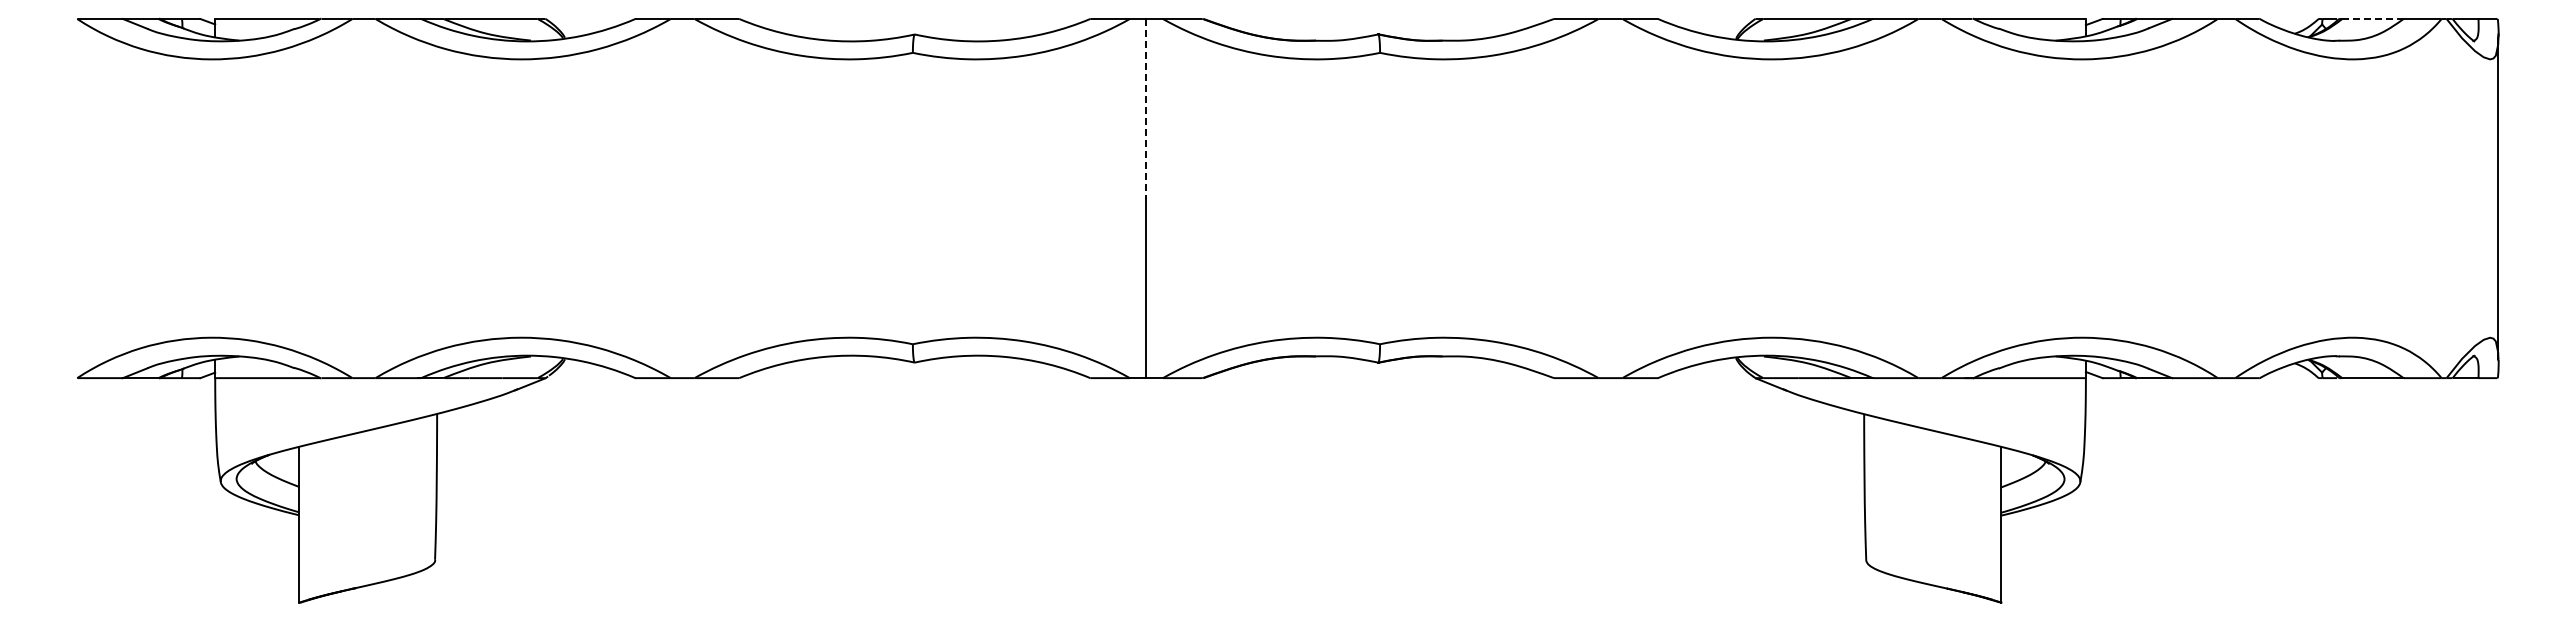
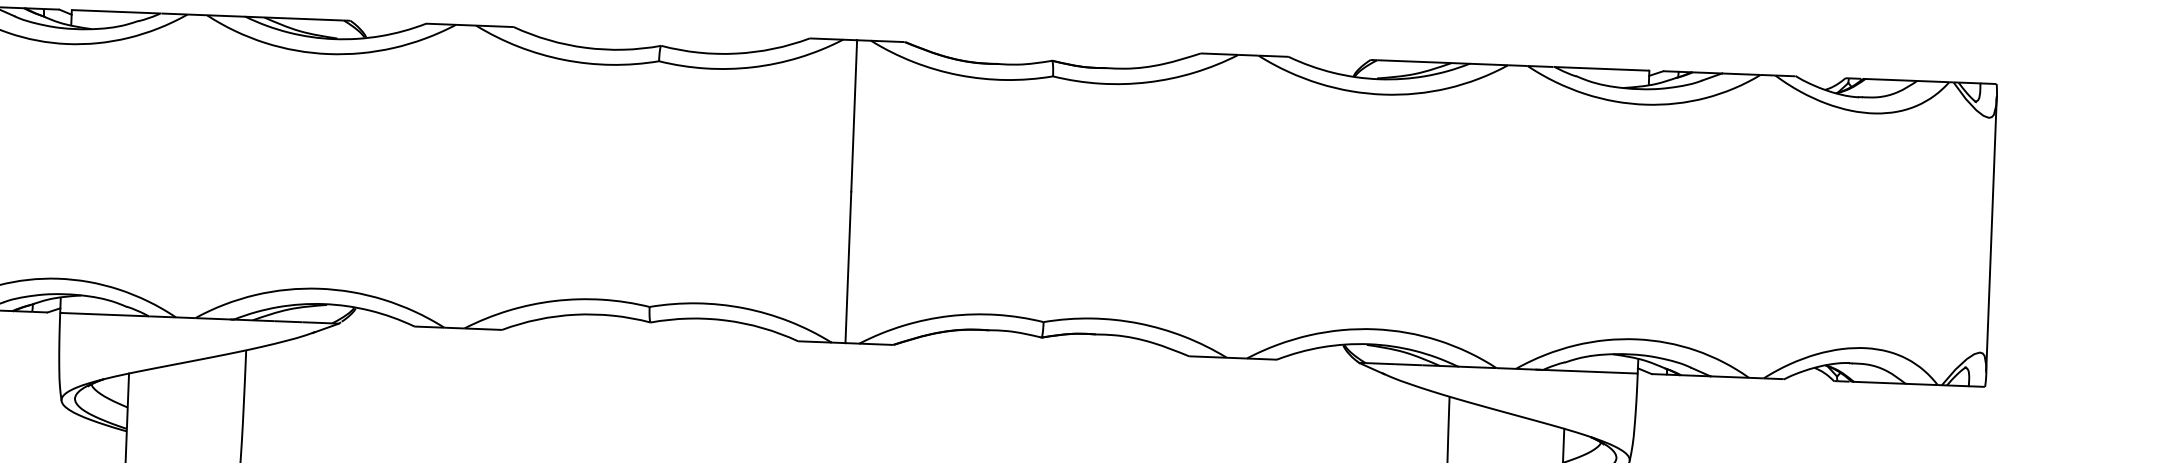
line: (2372, 19) -> (1891, 80), dashed -> solid
line: (1146, 108) -> (854, 115), dashed -> solid

